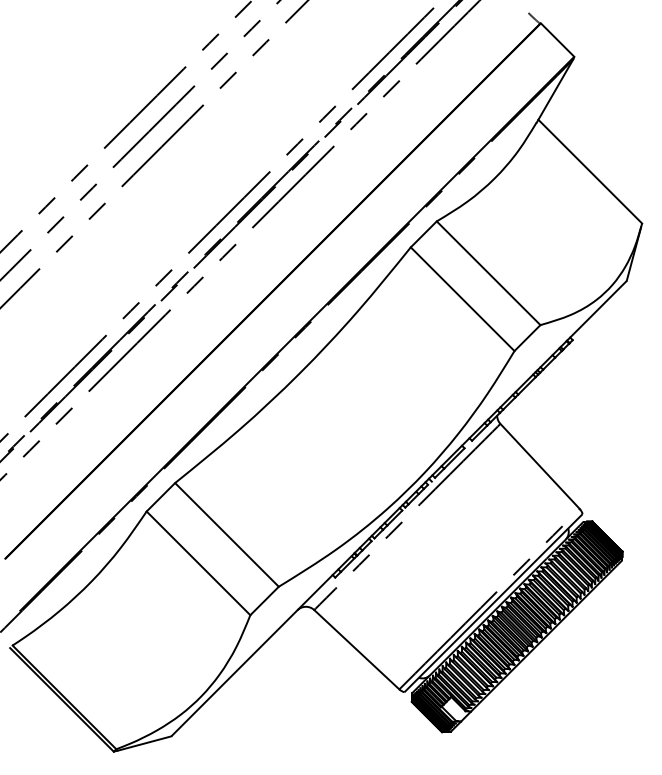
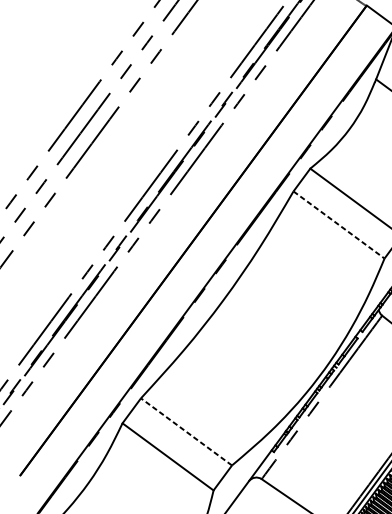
line: (463, 299) -> (339, 225), solid -> dashed
line: (226, 534) -> (186, 431), solid -> dashed

